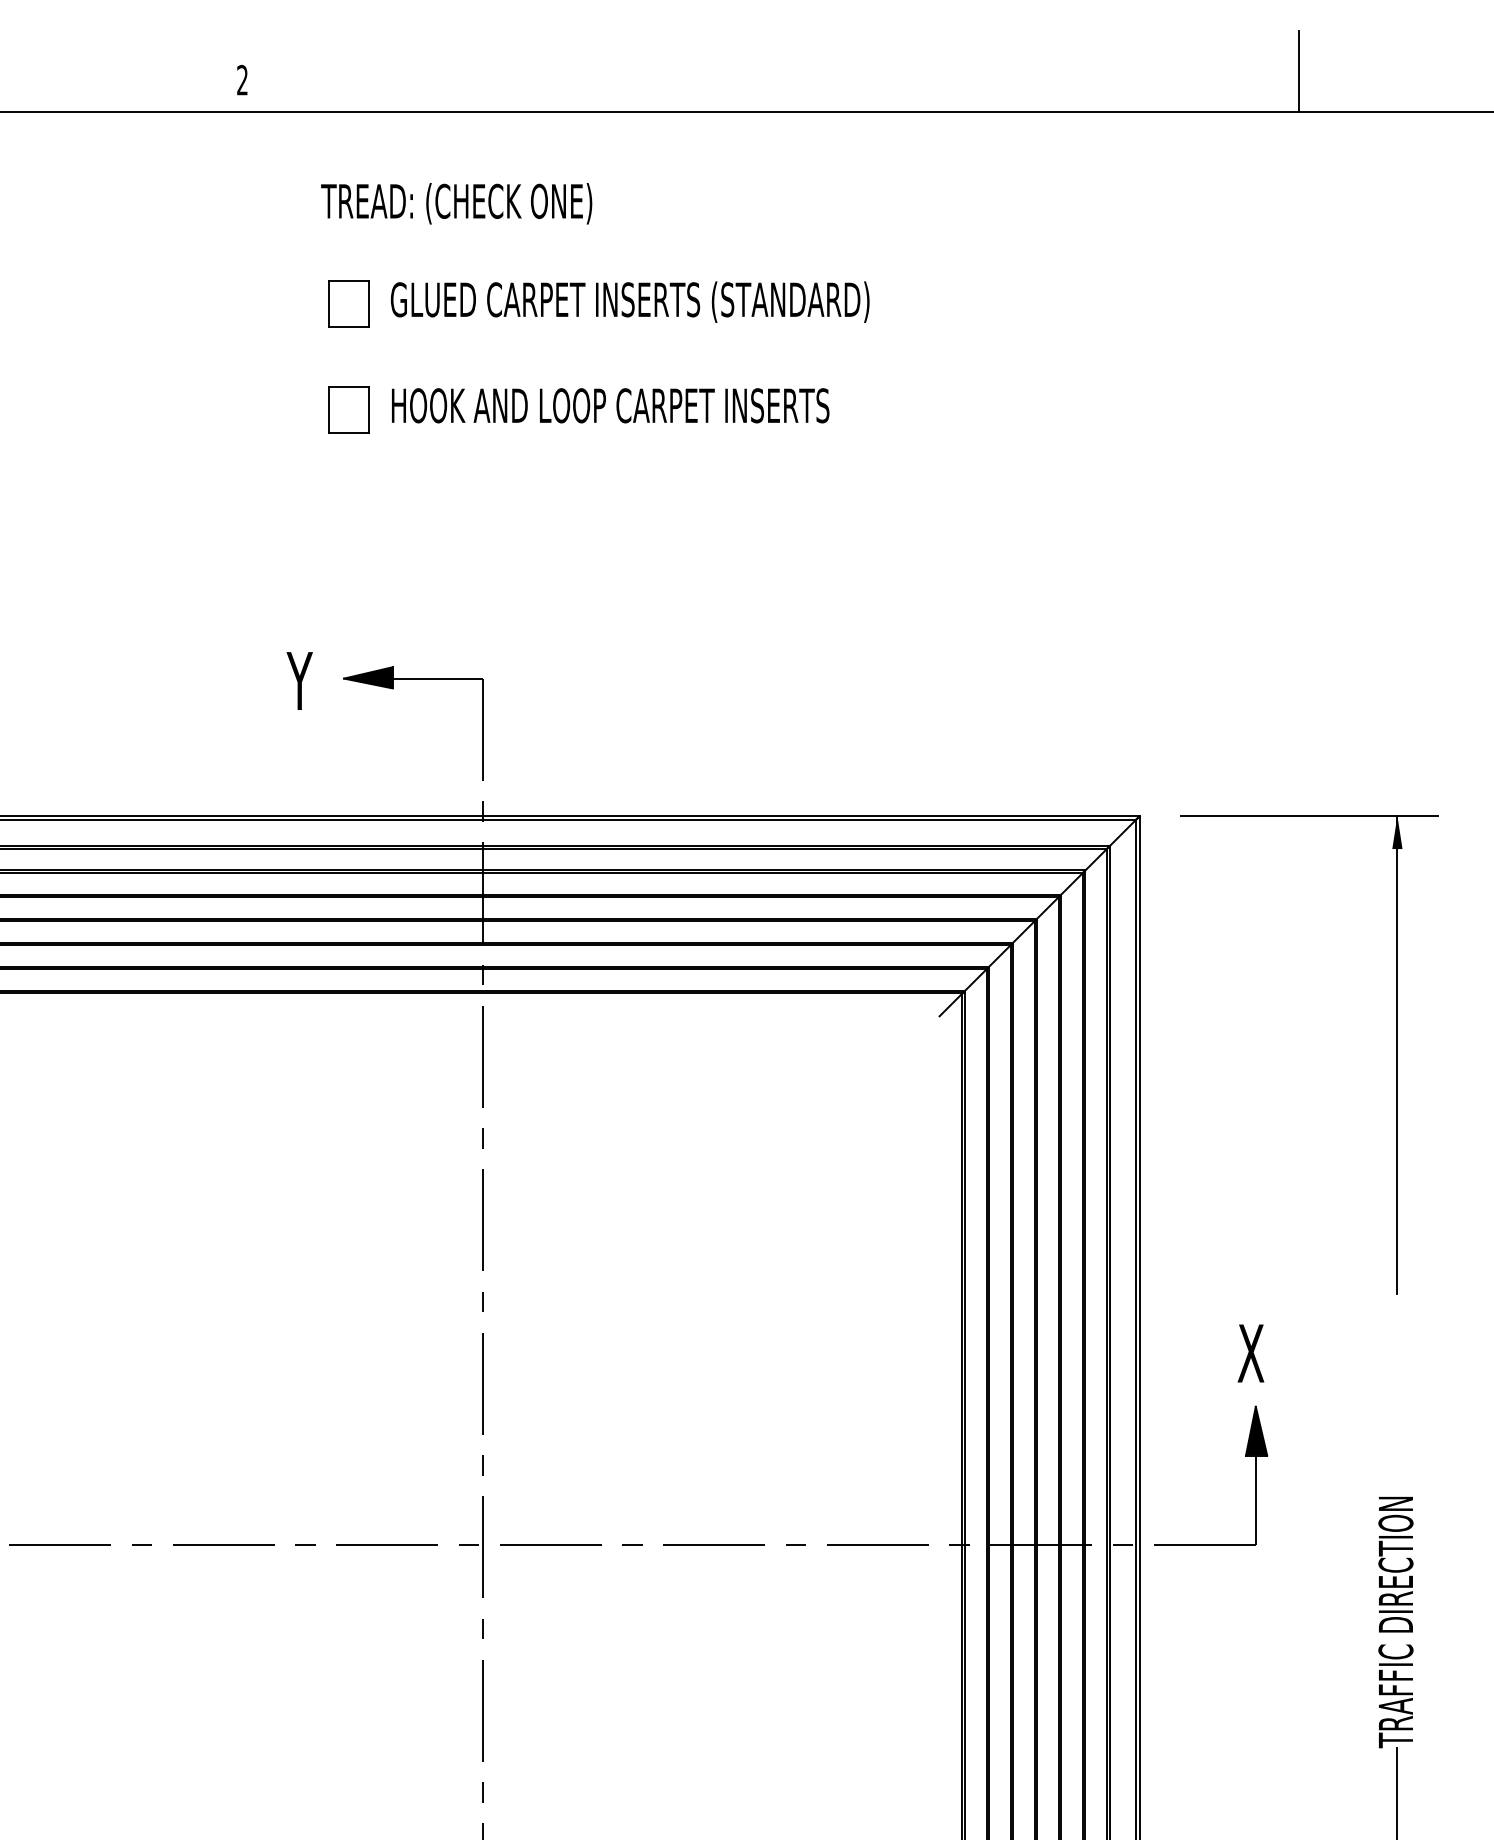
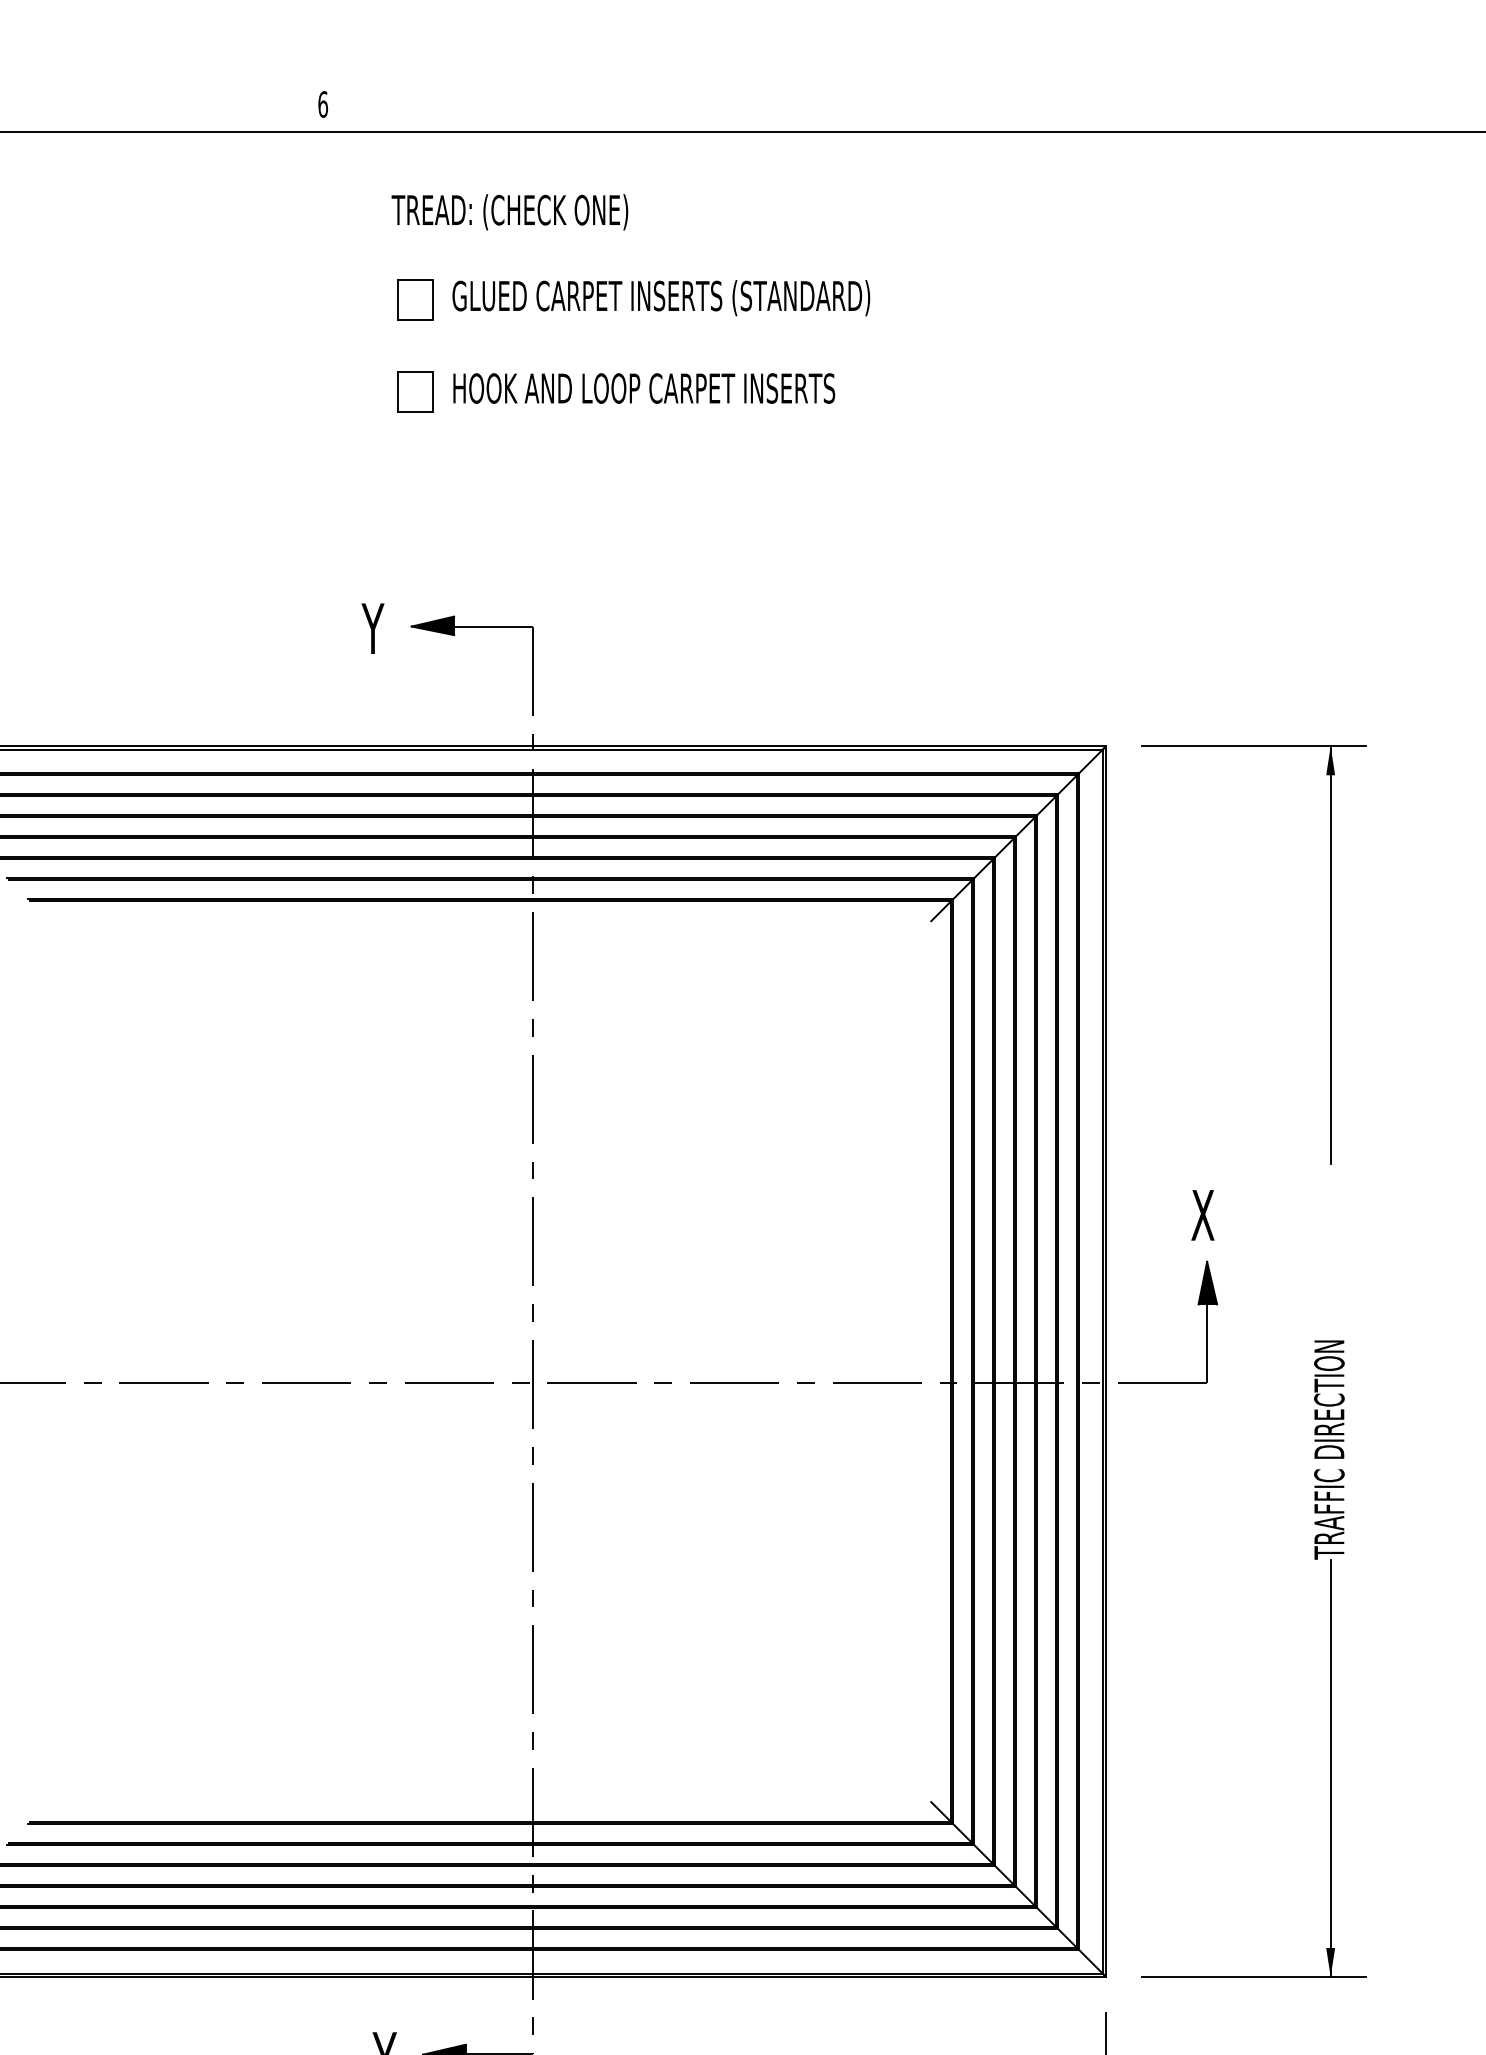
line: (1298, 71) -> (1244, 96), removed
text: (242, 80) -> (323, 104), 2 -> 6

